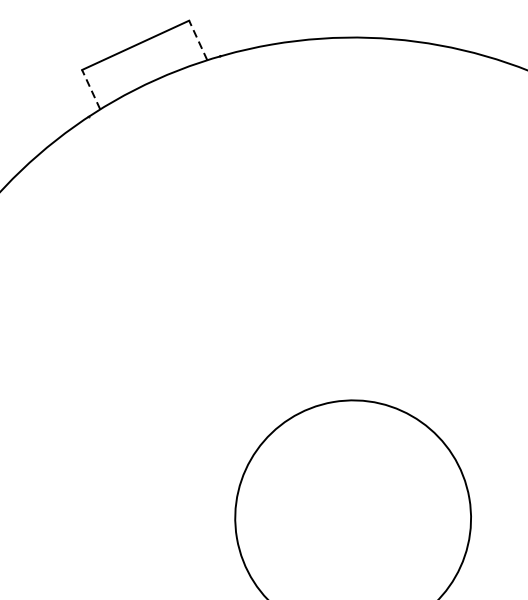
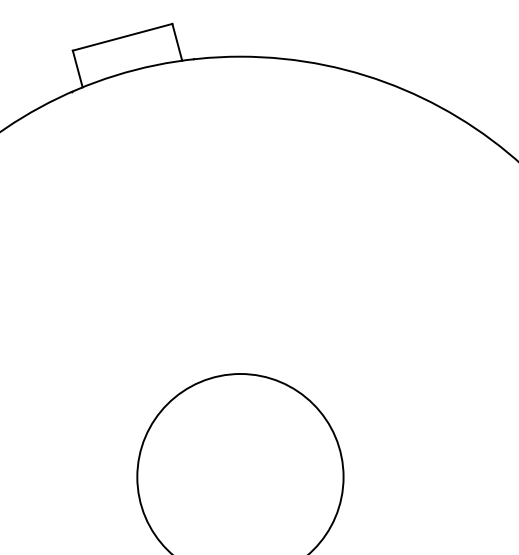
line: (198, 39) -> (177, 41), dashed -> solid
line: (90, 89) -> (77, 68), dashed -> solid

